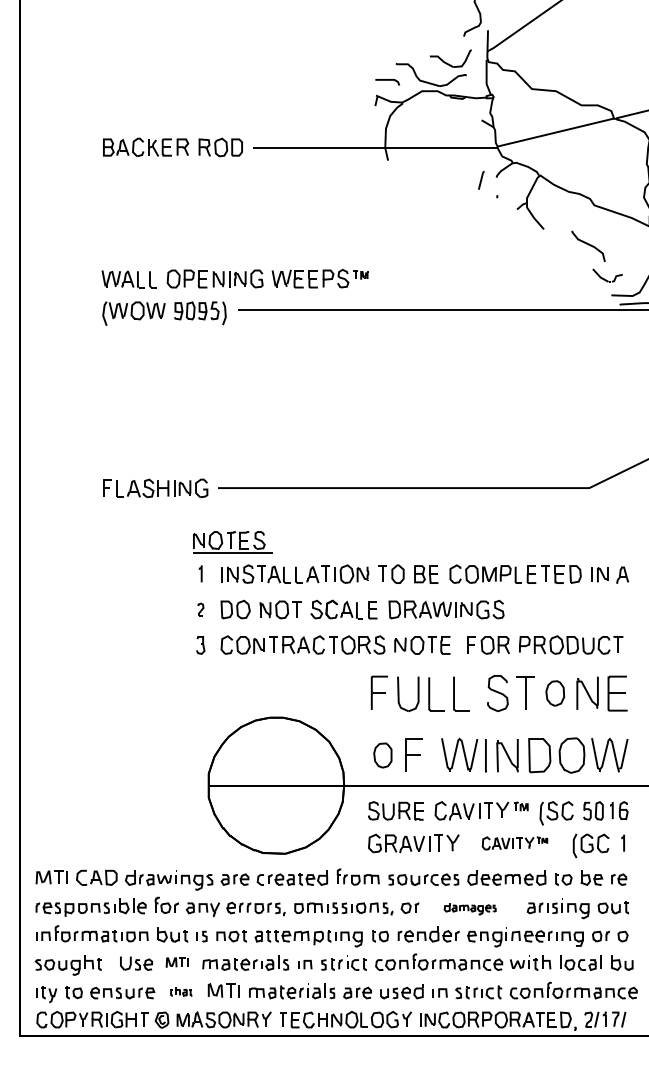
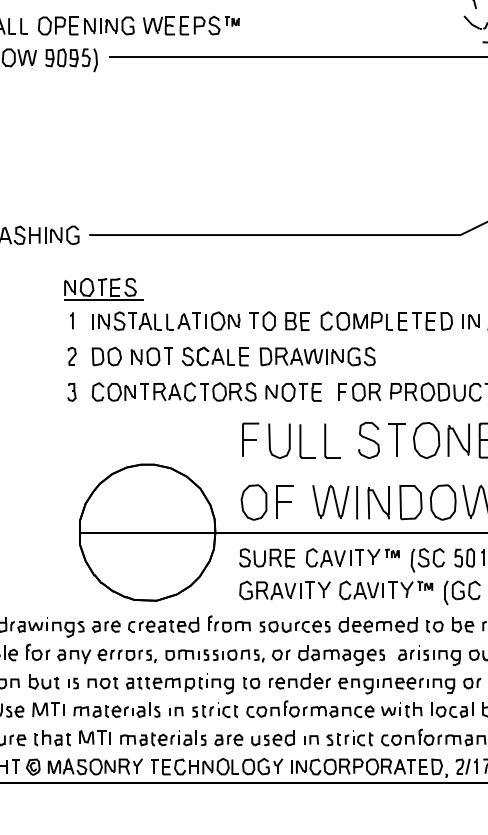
part: (200, 609) -> (71, 356), size x1.43
part: (554, 693) -> (425, 440), size x1.43
part: (382, 755) -> (253, 502), size x1.43
part: (514, 843) -> (385, 590), size x1.43
part: (469, 908) -> (340, 655), size x1.67
part: (177, 962) -> (48, 709), size x1.43
part: (181, 991) -> (52, 738), size x1.67

